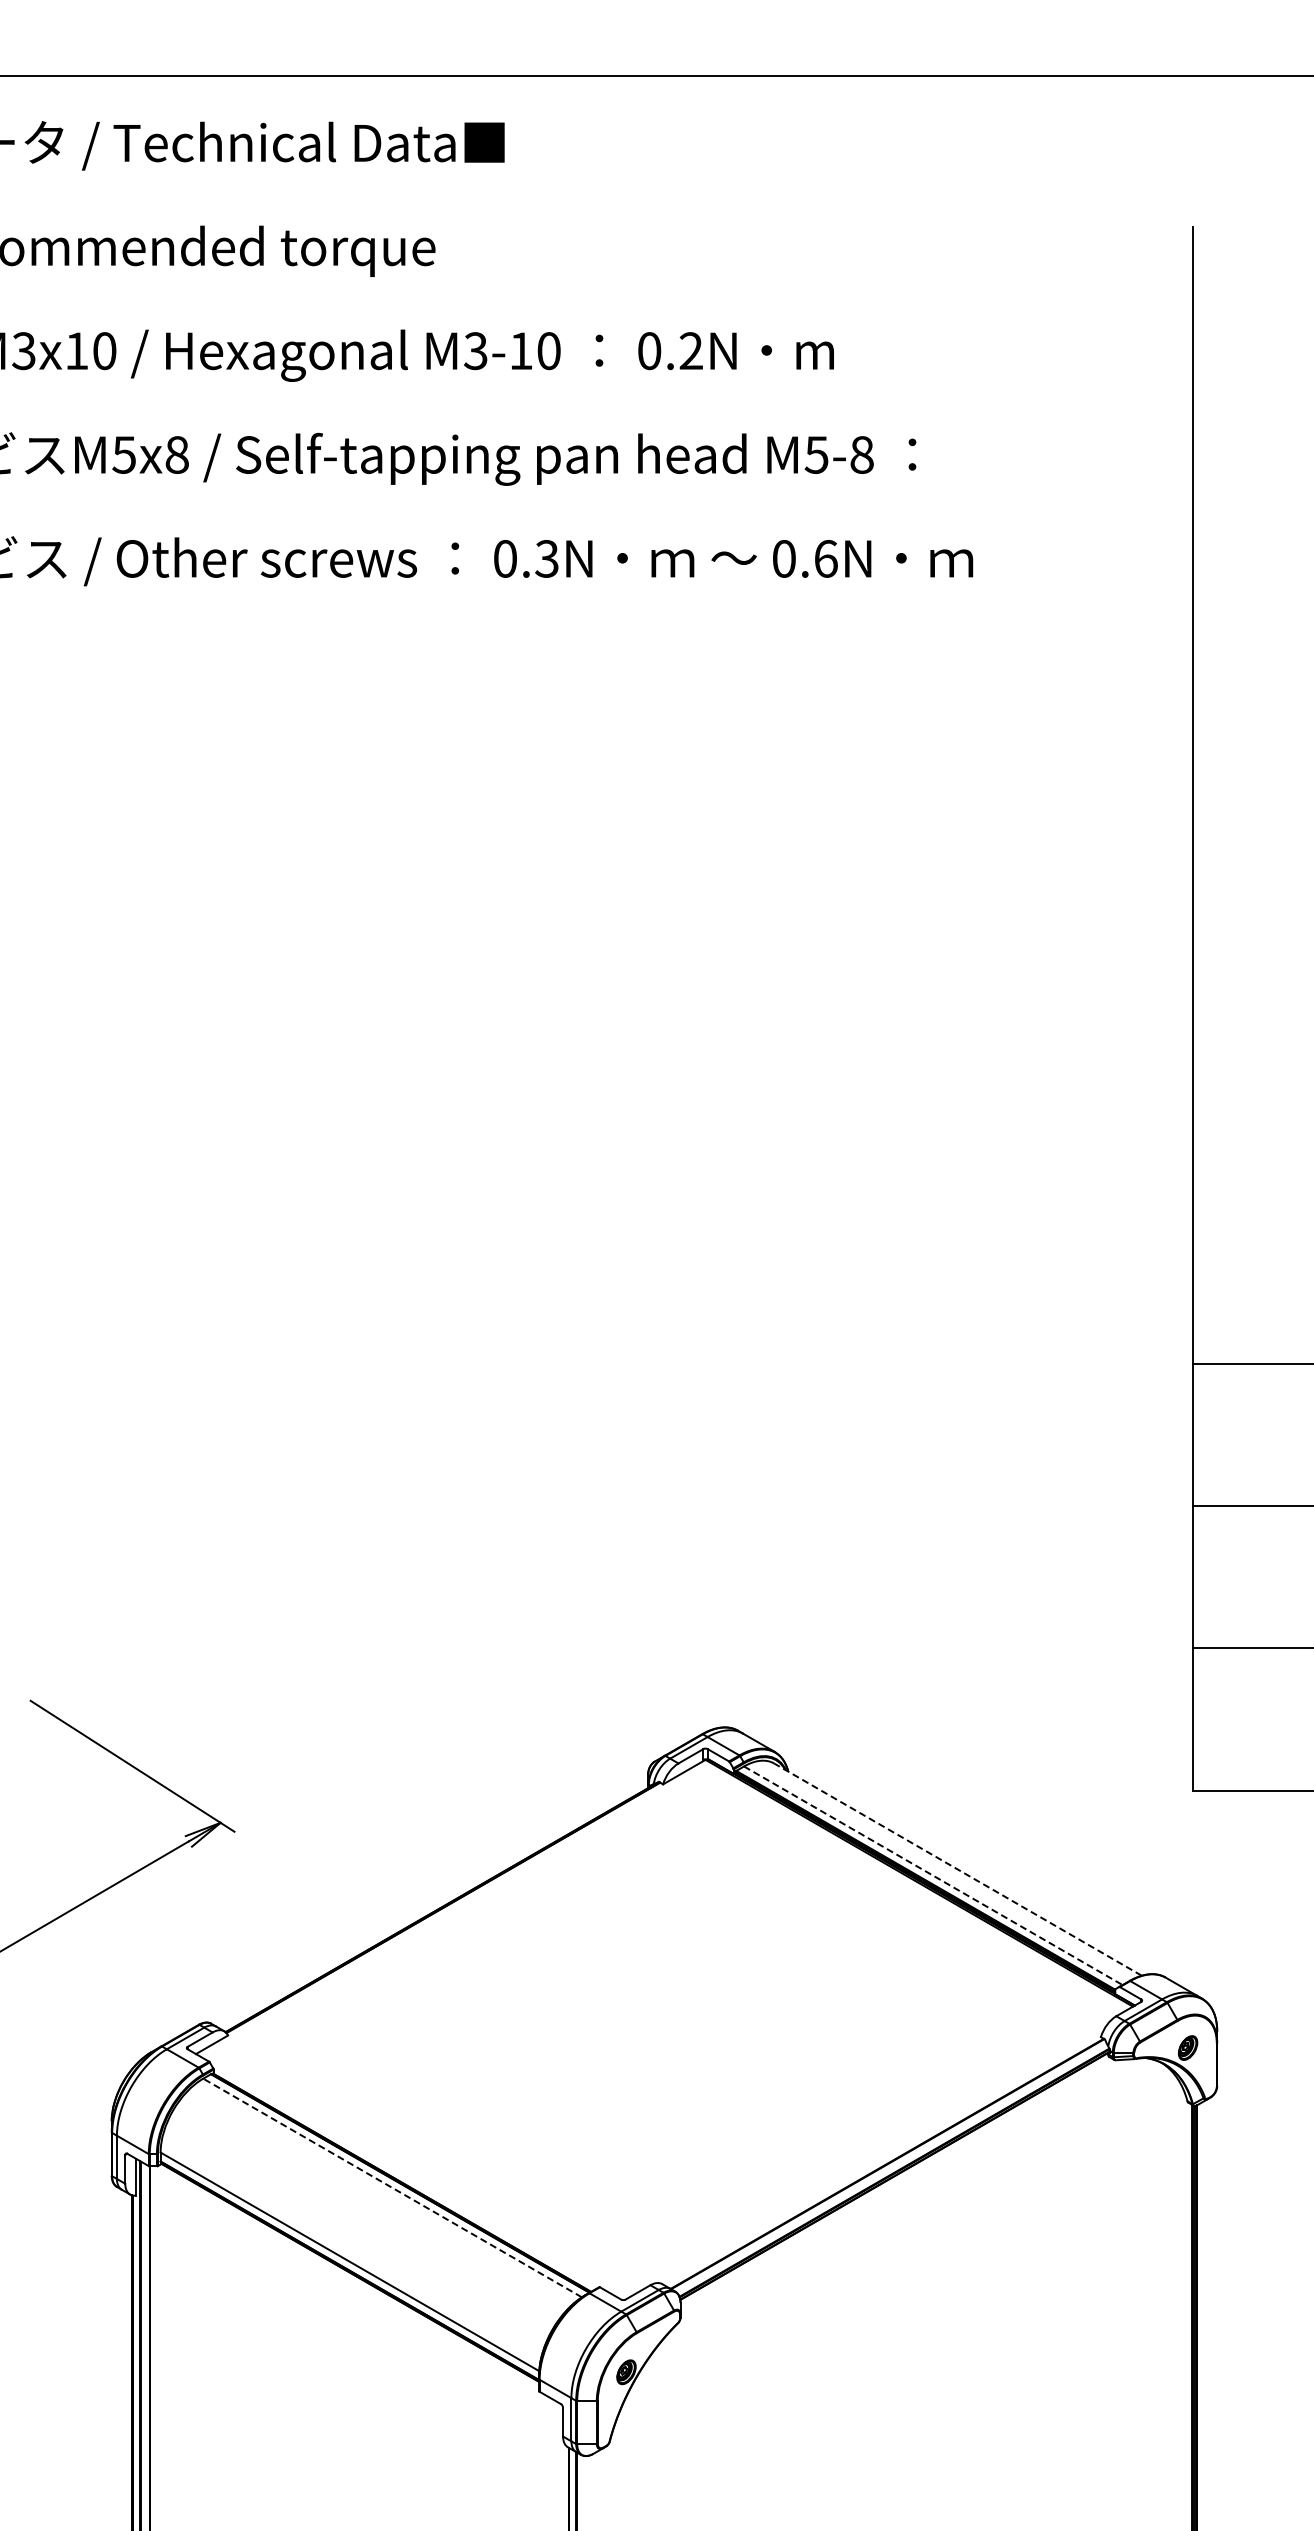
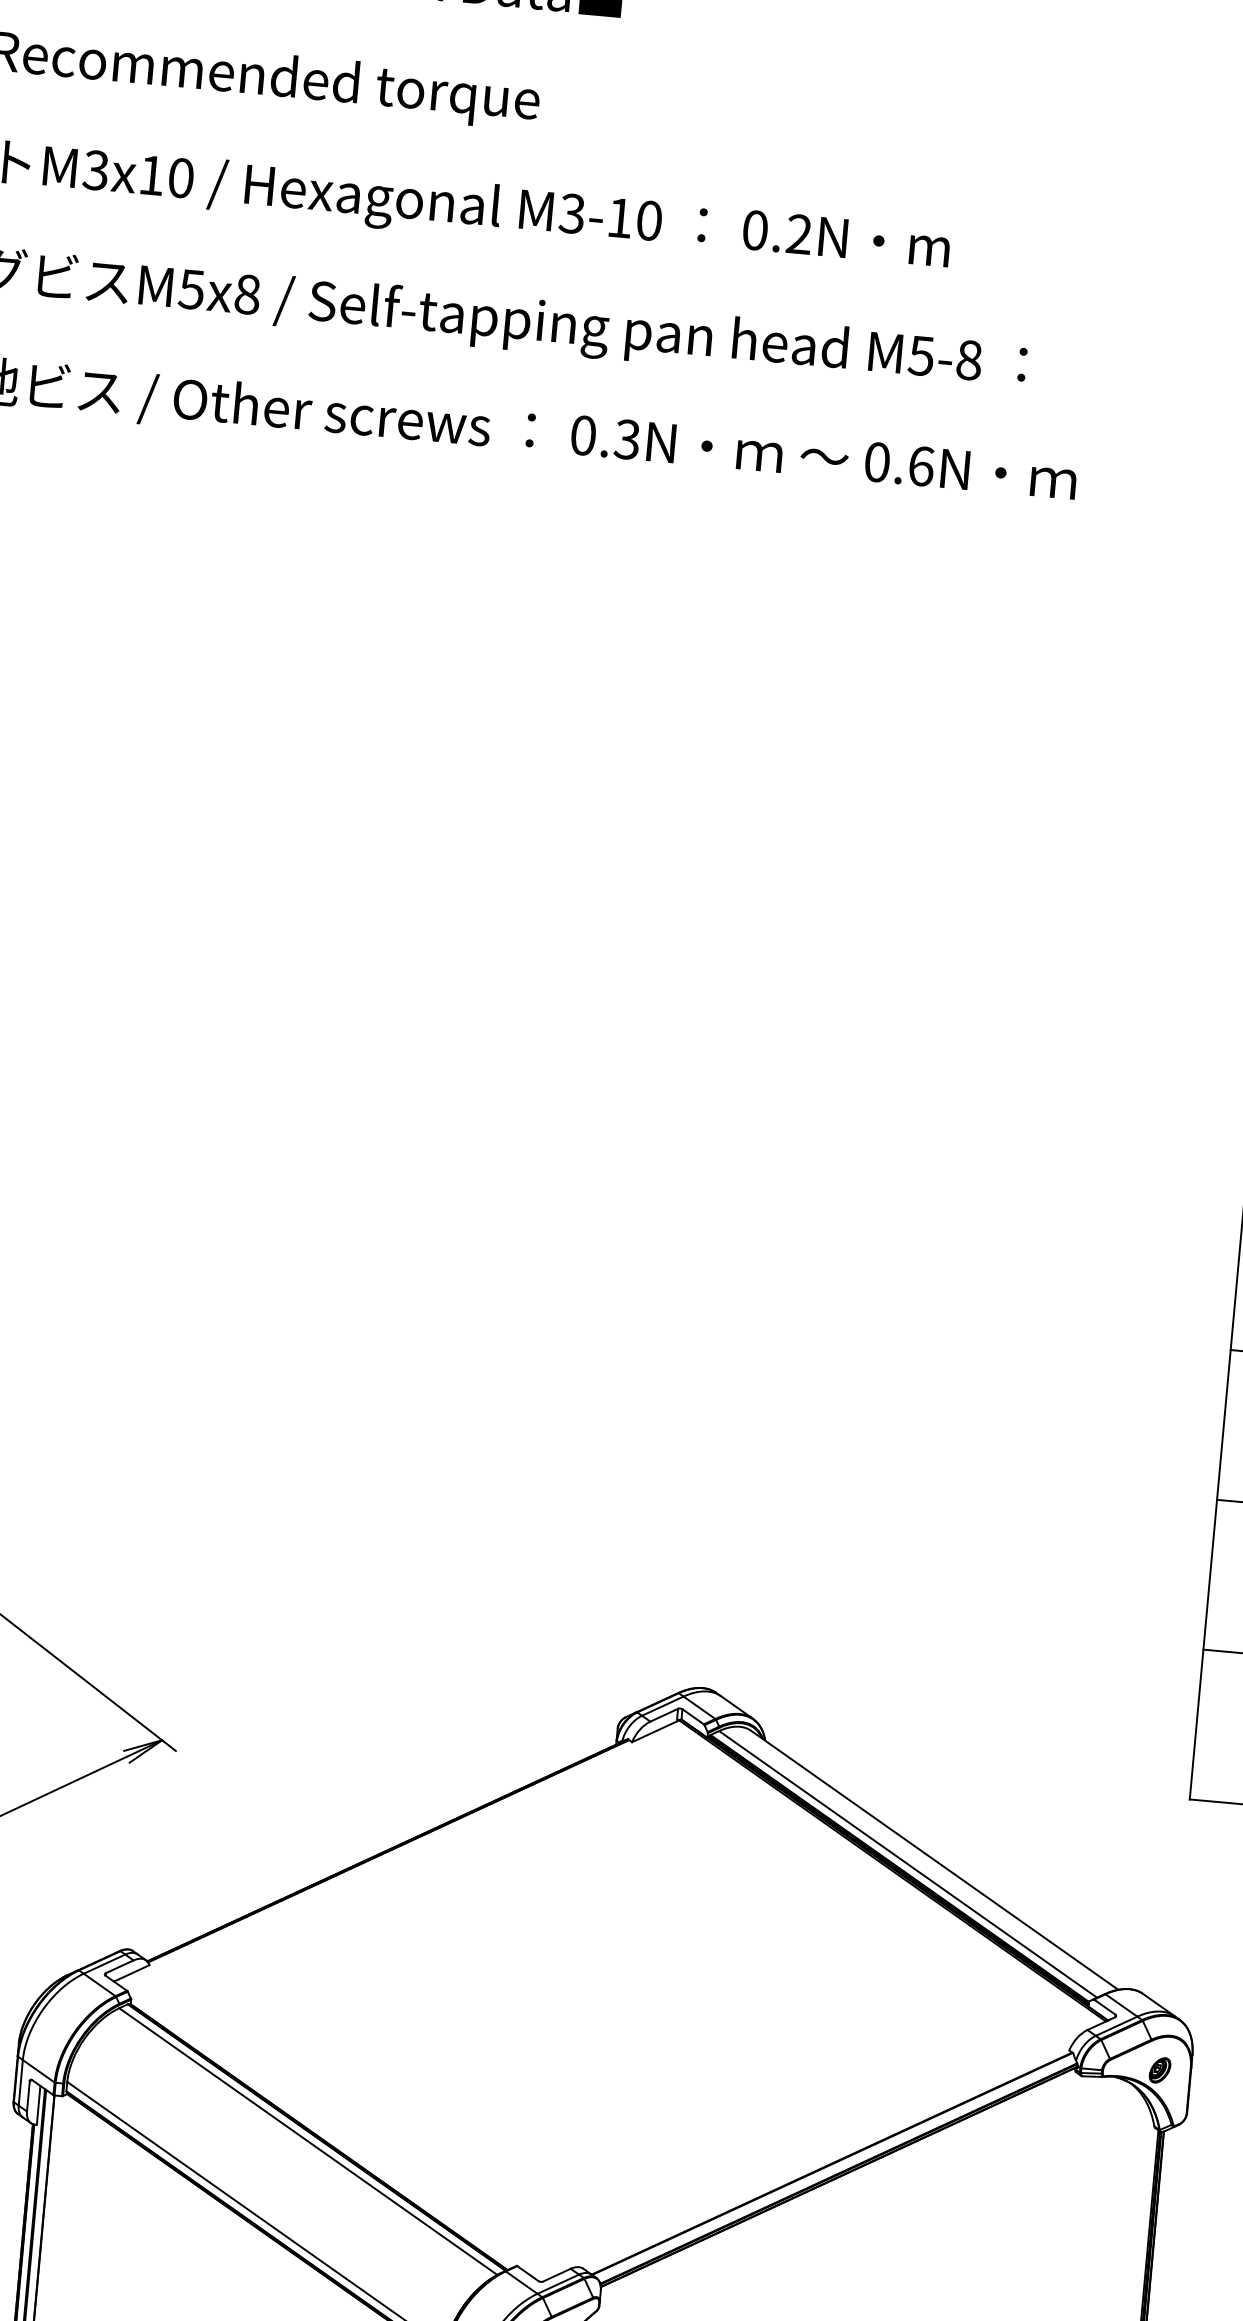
line: (957, 1869) -> (934, 1860), dashed -> solid
line: (933, 1875) -> (908, 1864), dashed -> solid
line: (392, 2188) -> (308, 2142), dashed -> solid

